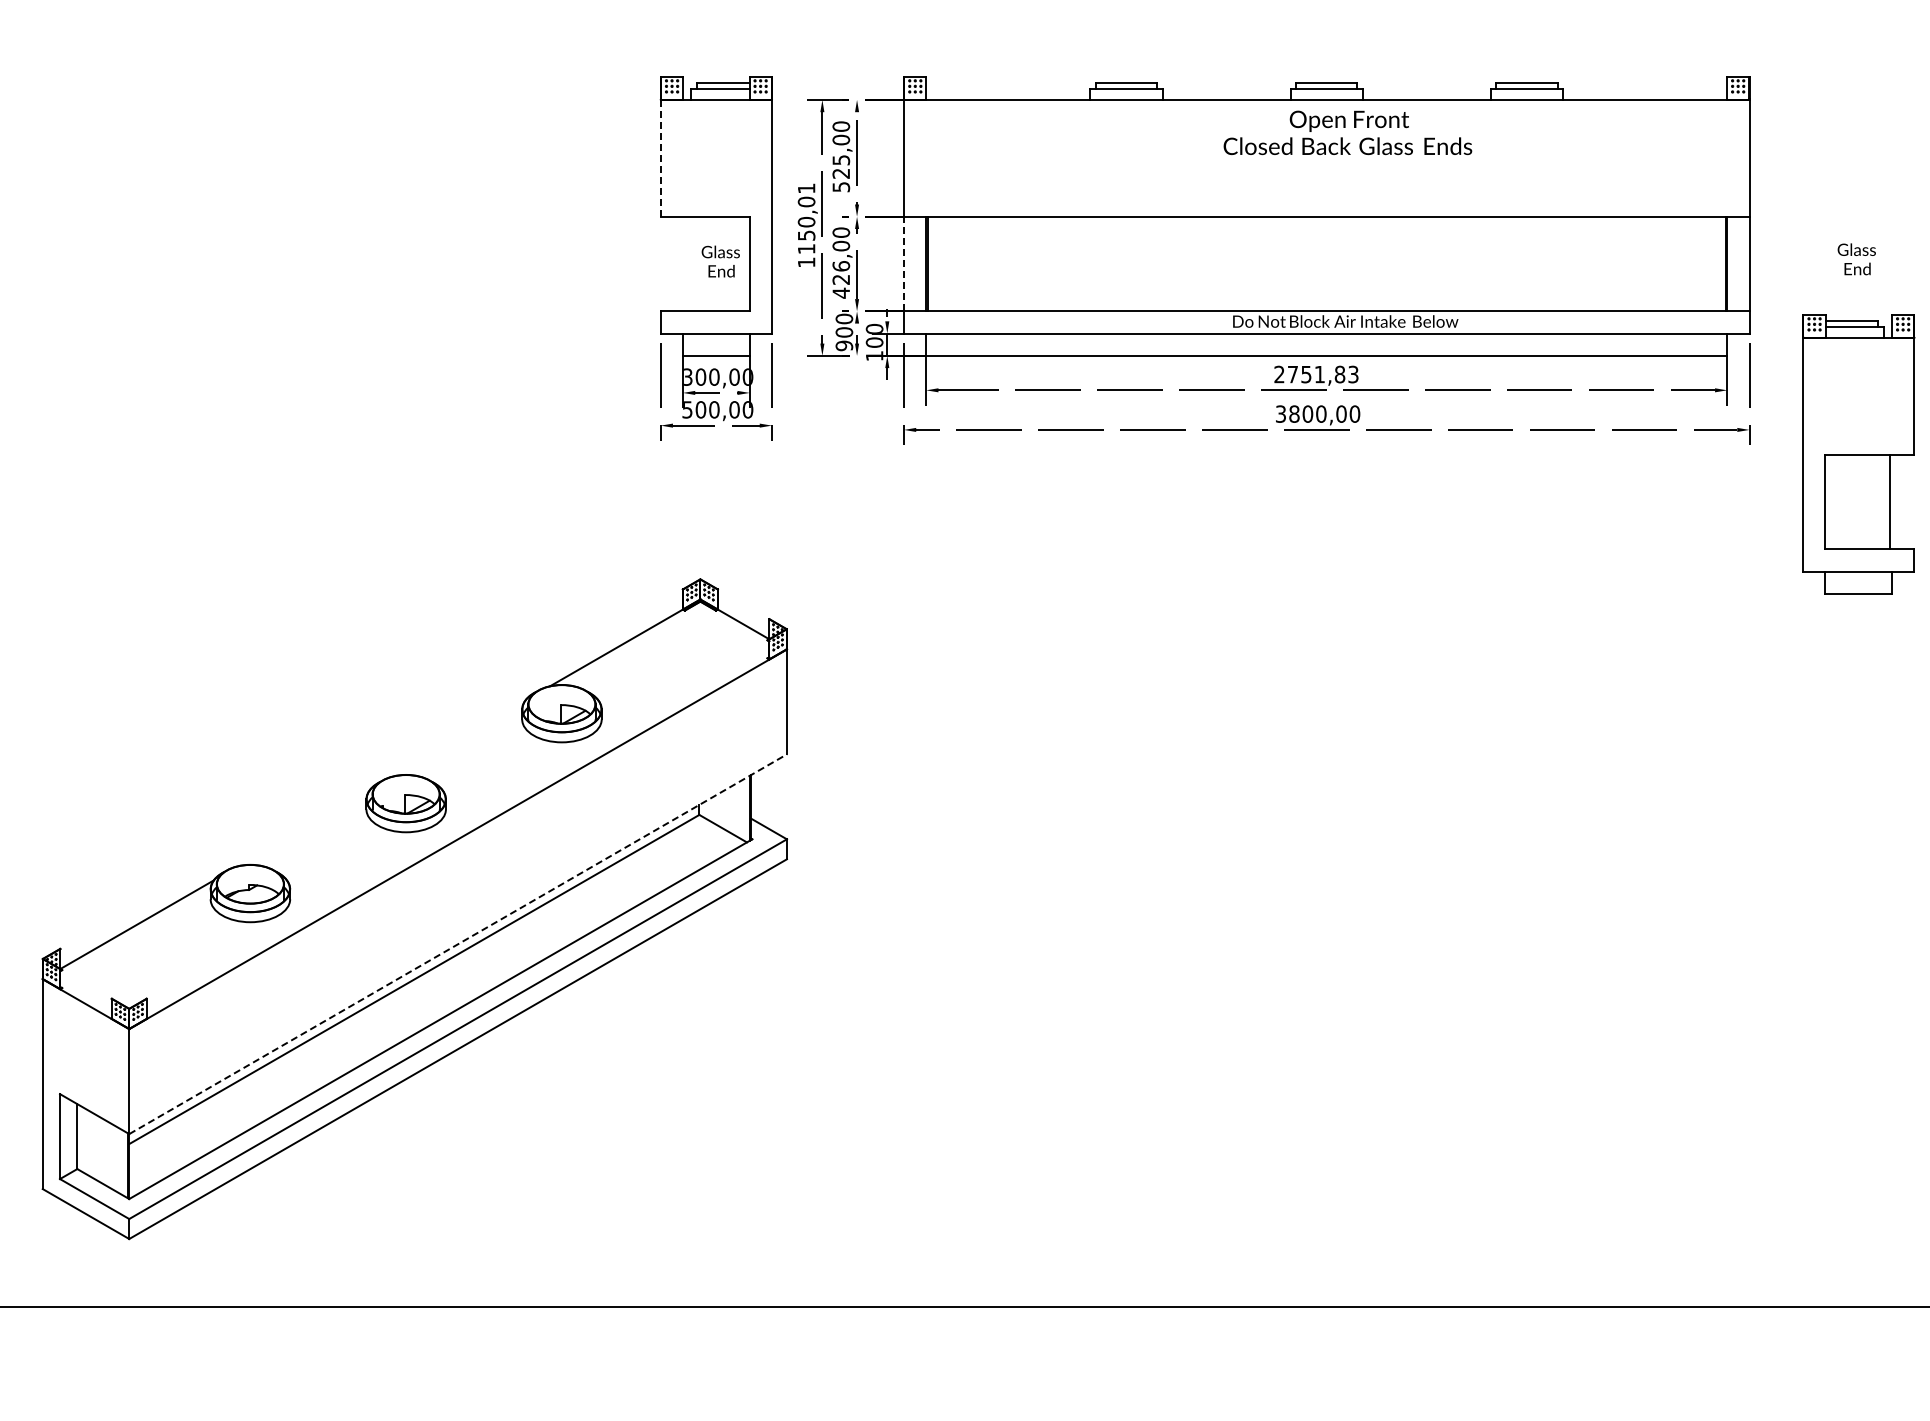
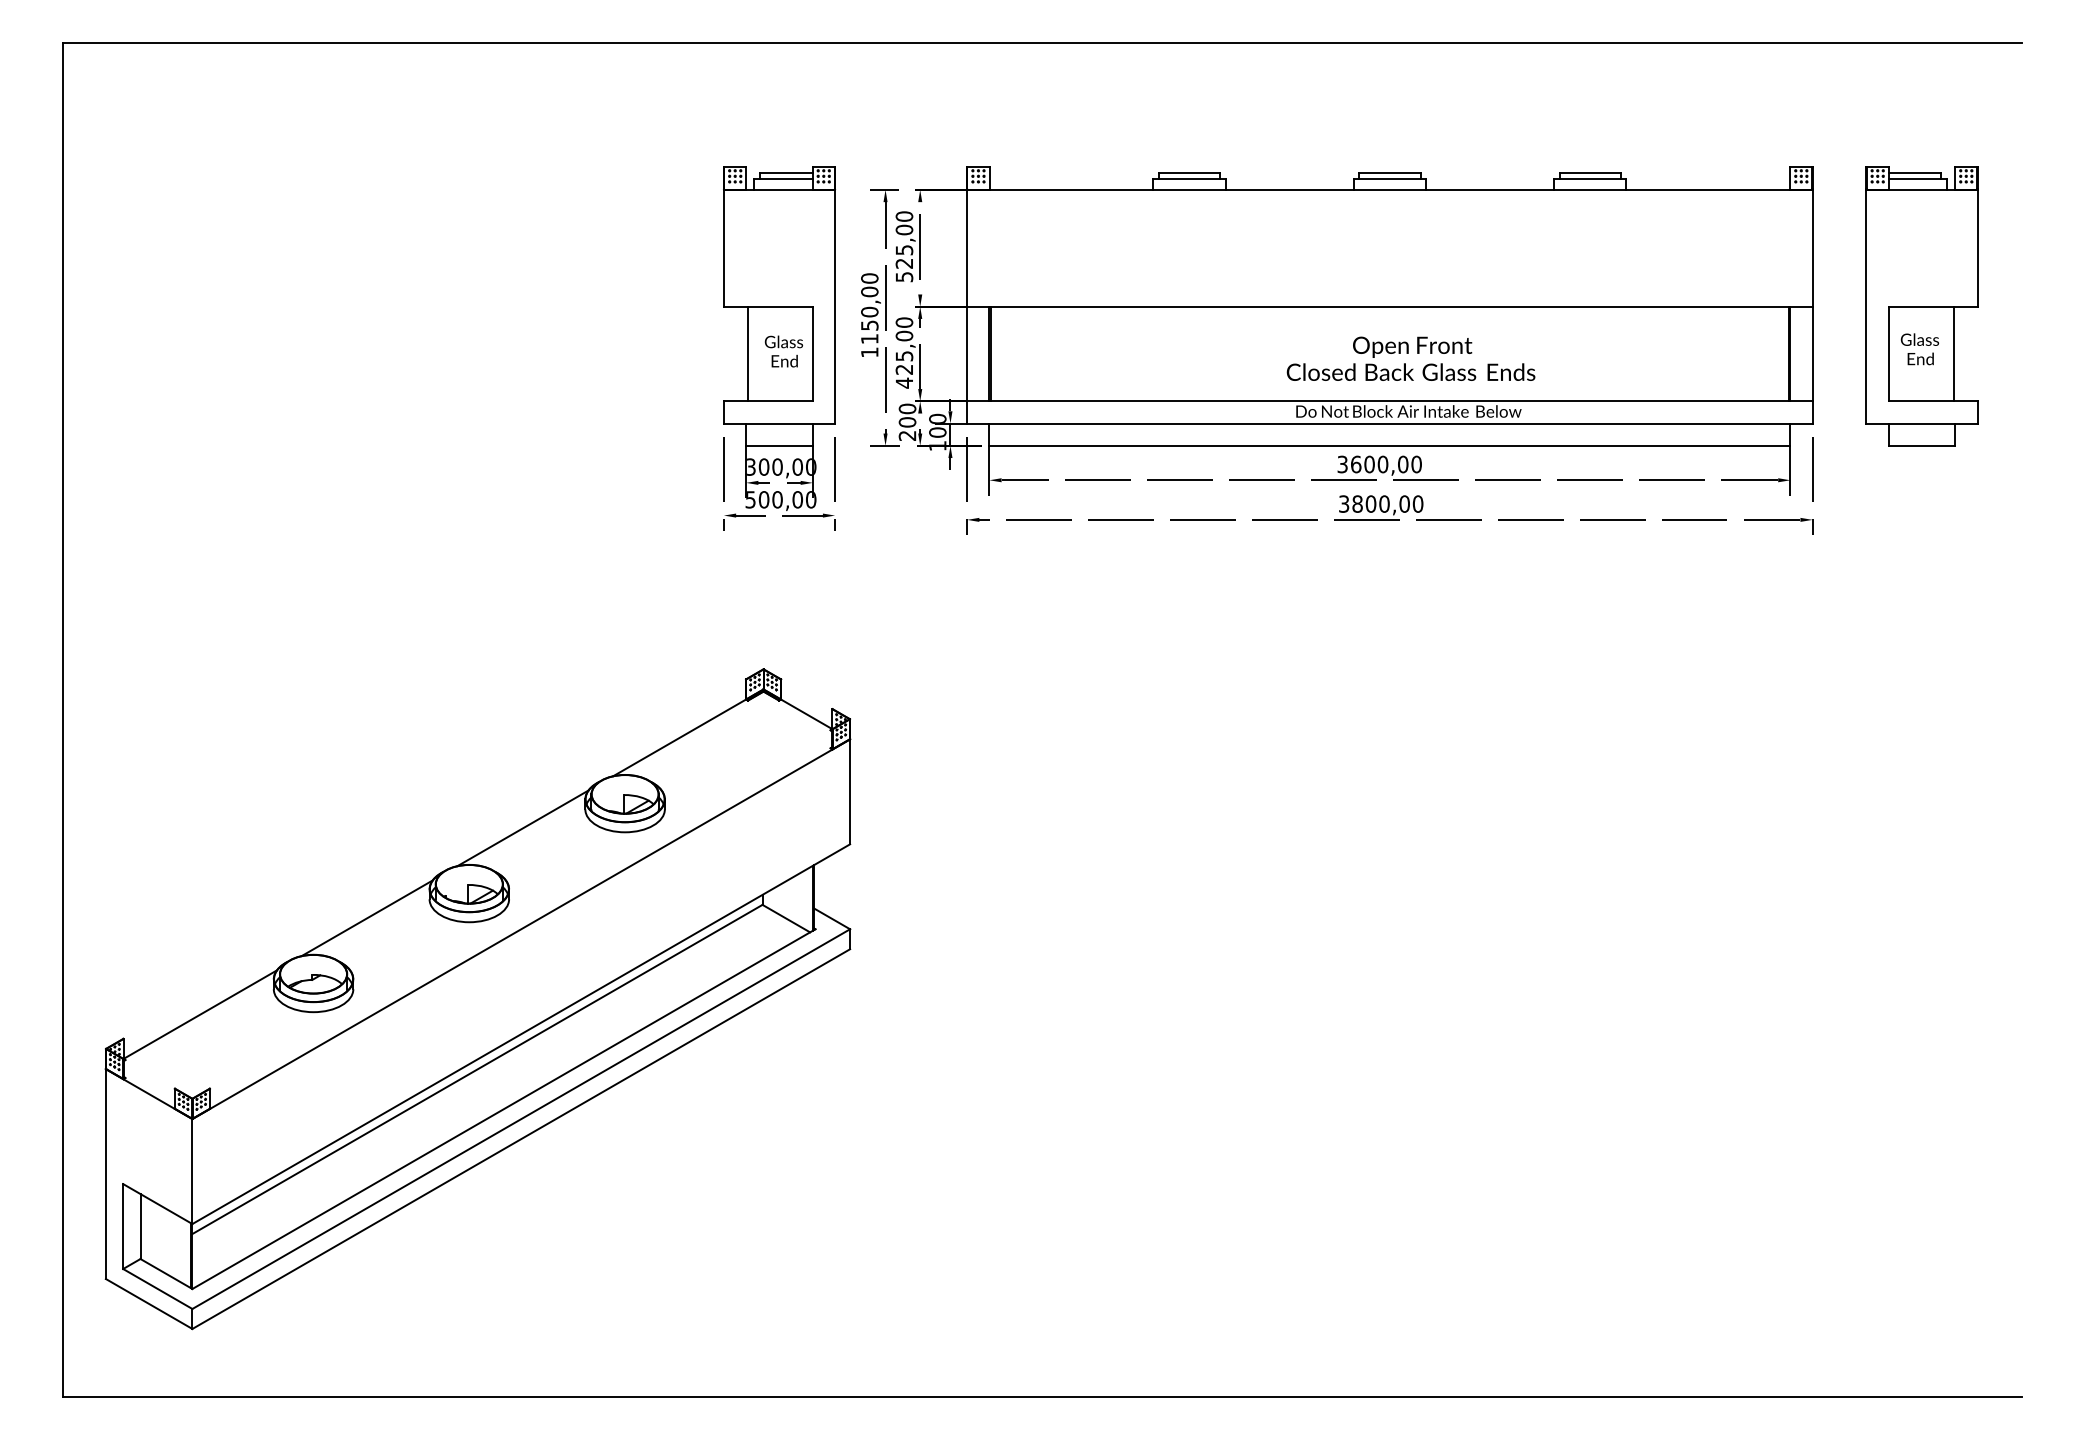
text: (1347, 132) -> (1410, 358), moved
line: (660, 157) -> (723, 247), dashed -> solid
text: (806, 188) -> (869, 278), 1150,01 -> 1150,00
line: (684, 263) -> (747, 353), added
line: (904, 263) -> (967, 353), dashed -> solid
text: (841, 265) -> (904, 355), 426,00 -> 425,00
text: (844, 345) -> (907, 435), 900 -> 200
text: (1316, 374) -> (1379, 464), 2751,83 -> 3600,00
part: (1858, 454) -> (1921, 306), moved
line: (459, 738) -> (522, 828), added
line: (303, 828) -> (366, 918), added
line: (458, 944) -> (521, 1034), dashed -> solid

